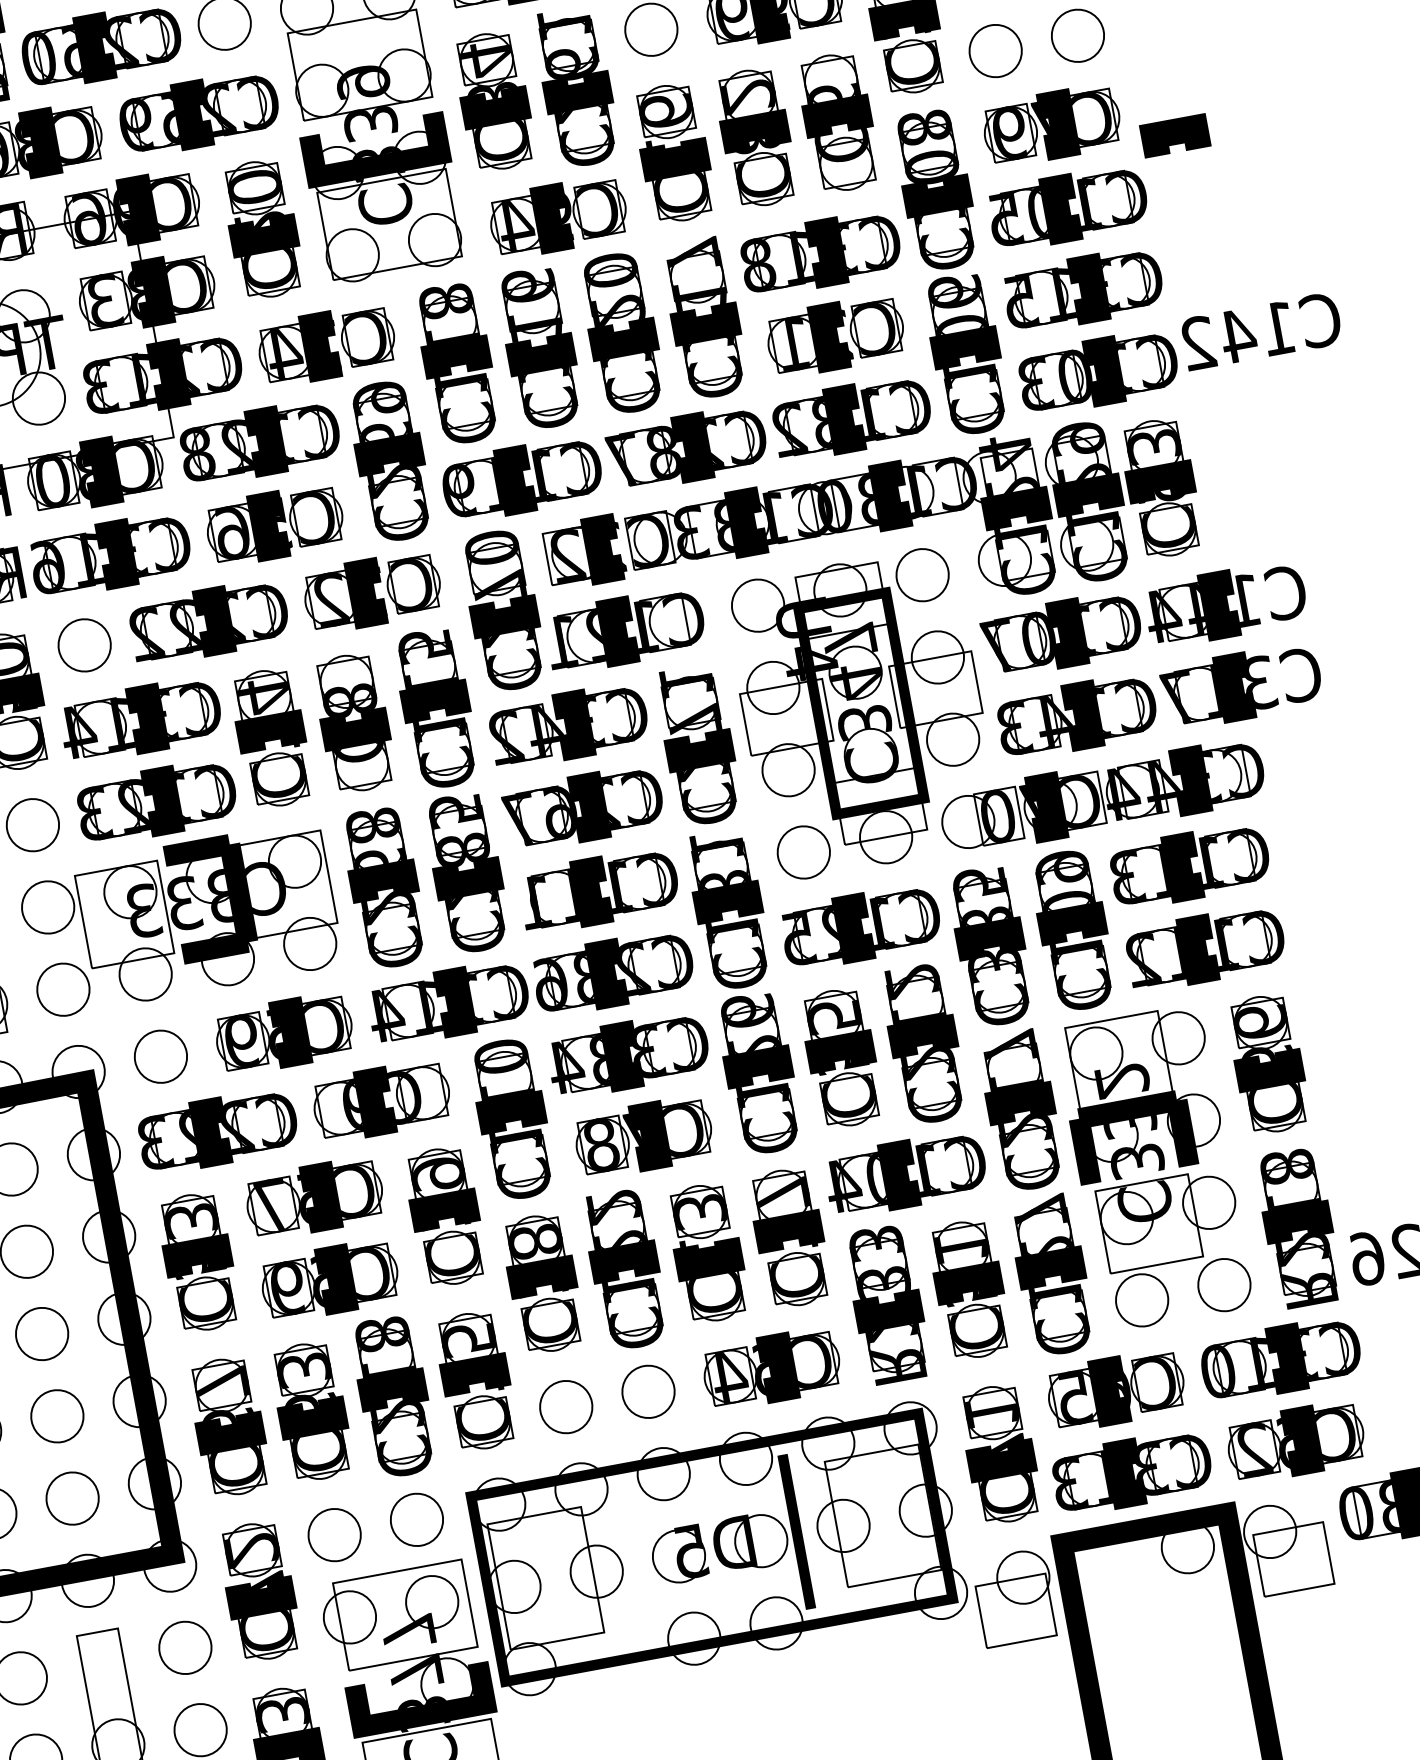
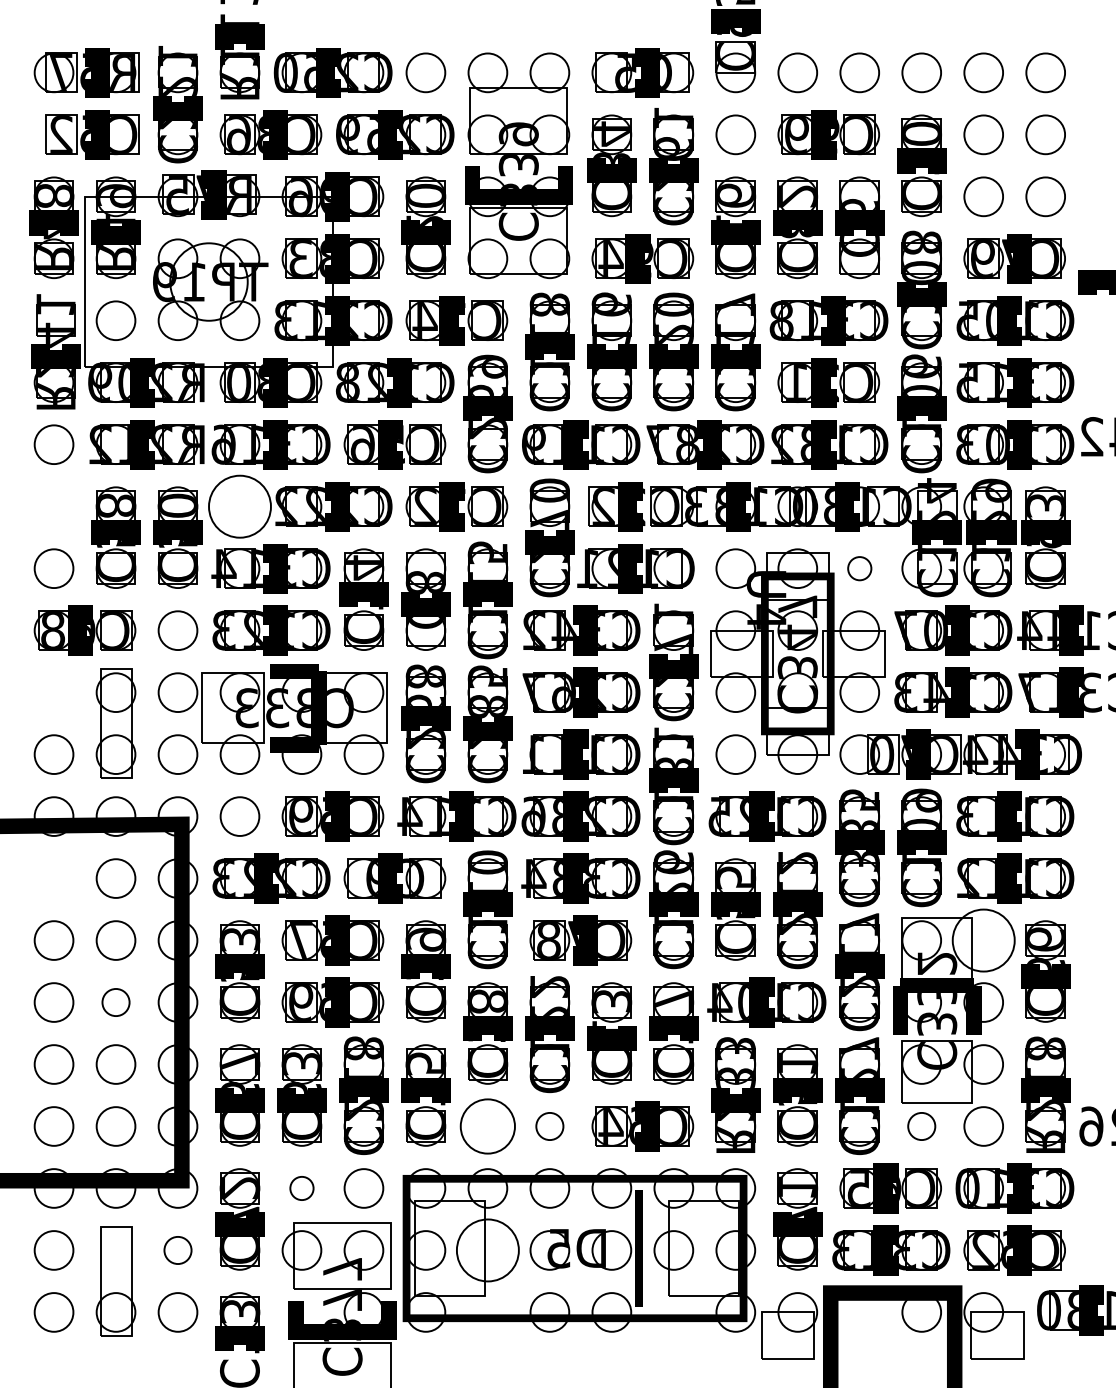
circle: (922, 575) -> (859, 568), size x0.6
circle: (83, 645) -> (239, 506), size x1.6
circle: (1178, 1038) -> (983, 940), size x1.6
circle: (1141, 1300) -> (921, 1126), size x0.7
circle: (41, 1334) -> (115, 1002), size x0.7
circle: (648, 1391) -> (549, 1126), size x0.7
circle: (565, 1407) -> (487, 1126), size x1.4
circle: (334, 1535) -> (301, 1188), size x0.6
circle: (596, 1571) -> (487, 1250), size x1.6
circle: (184, 1648) -> (177, 1250), size x0.7

